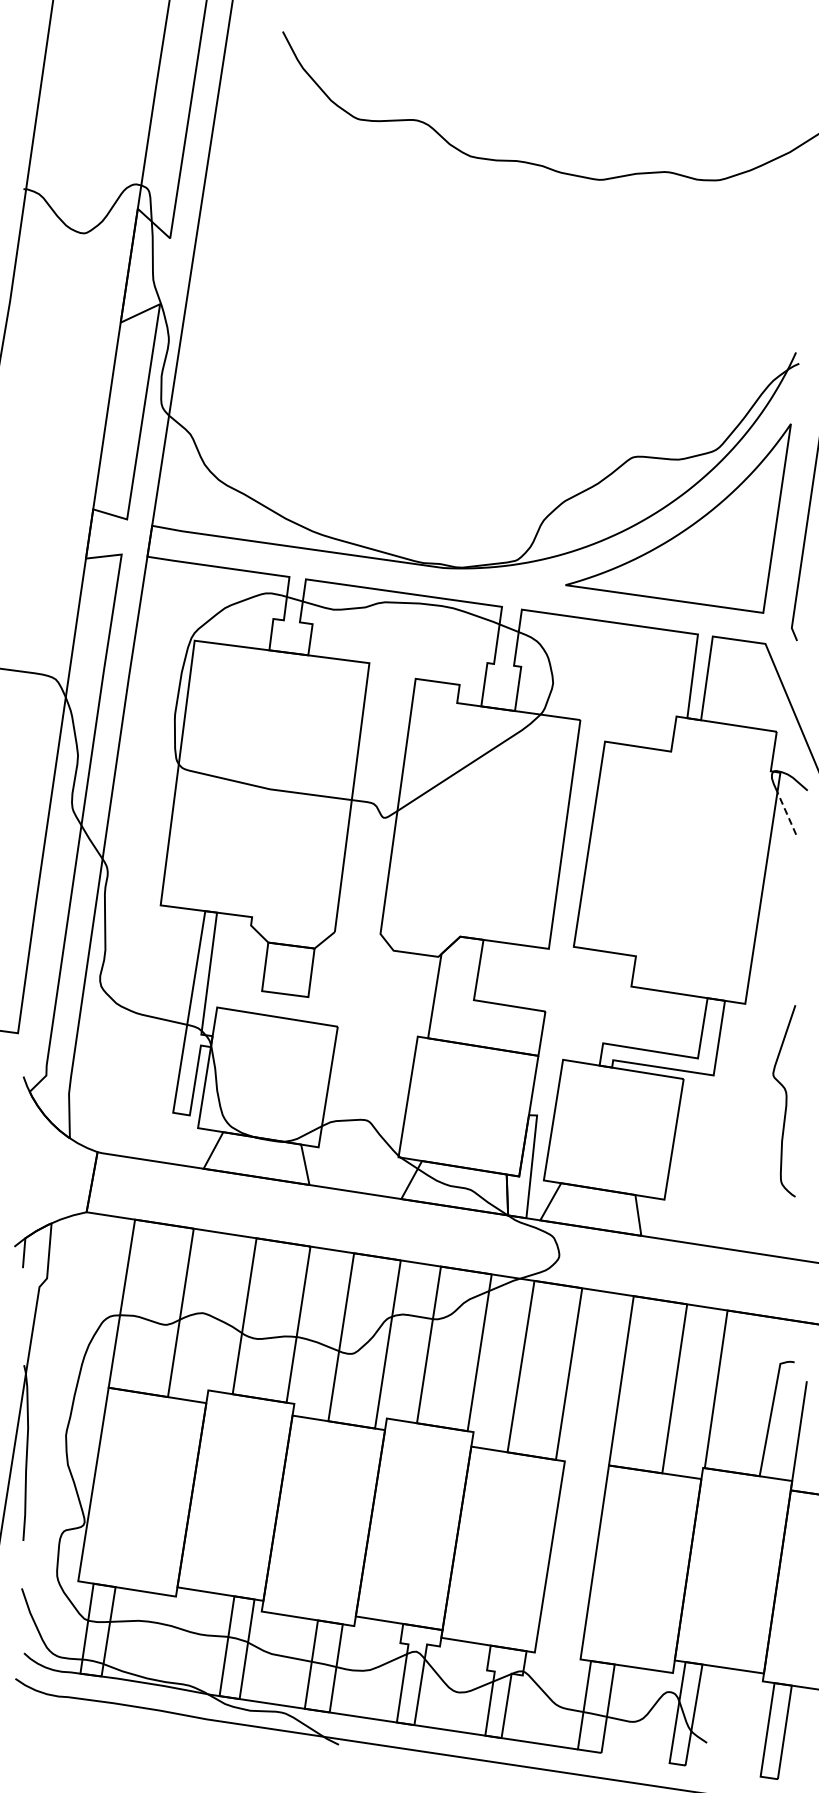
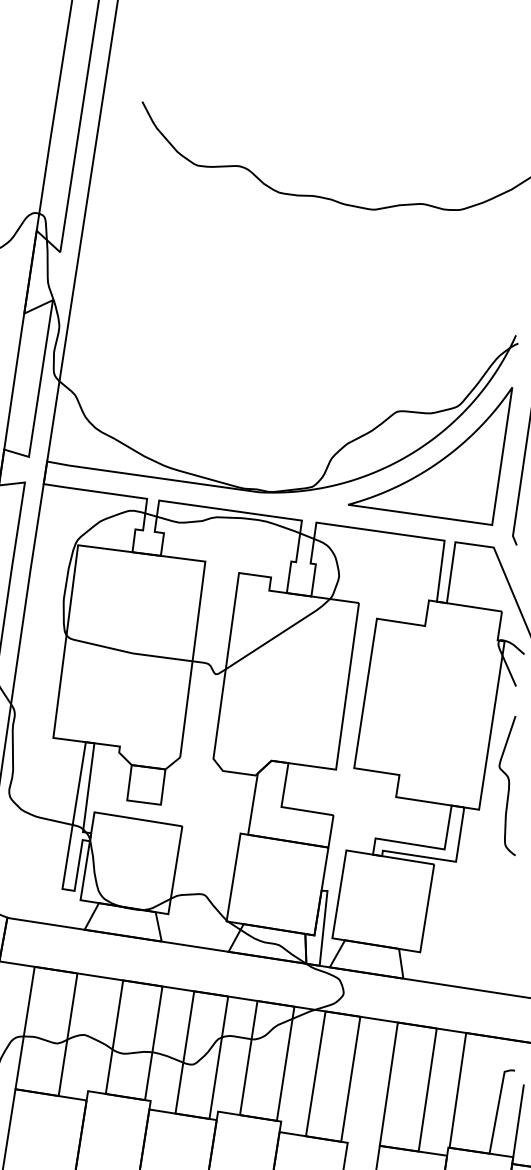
line: (786, 813) -> (509, 671), dashed -> solid
curve: (785, 1101) -> (508, 786), moved

